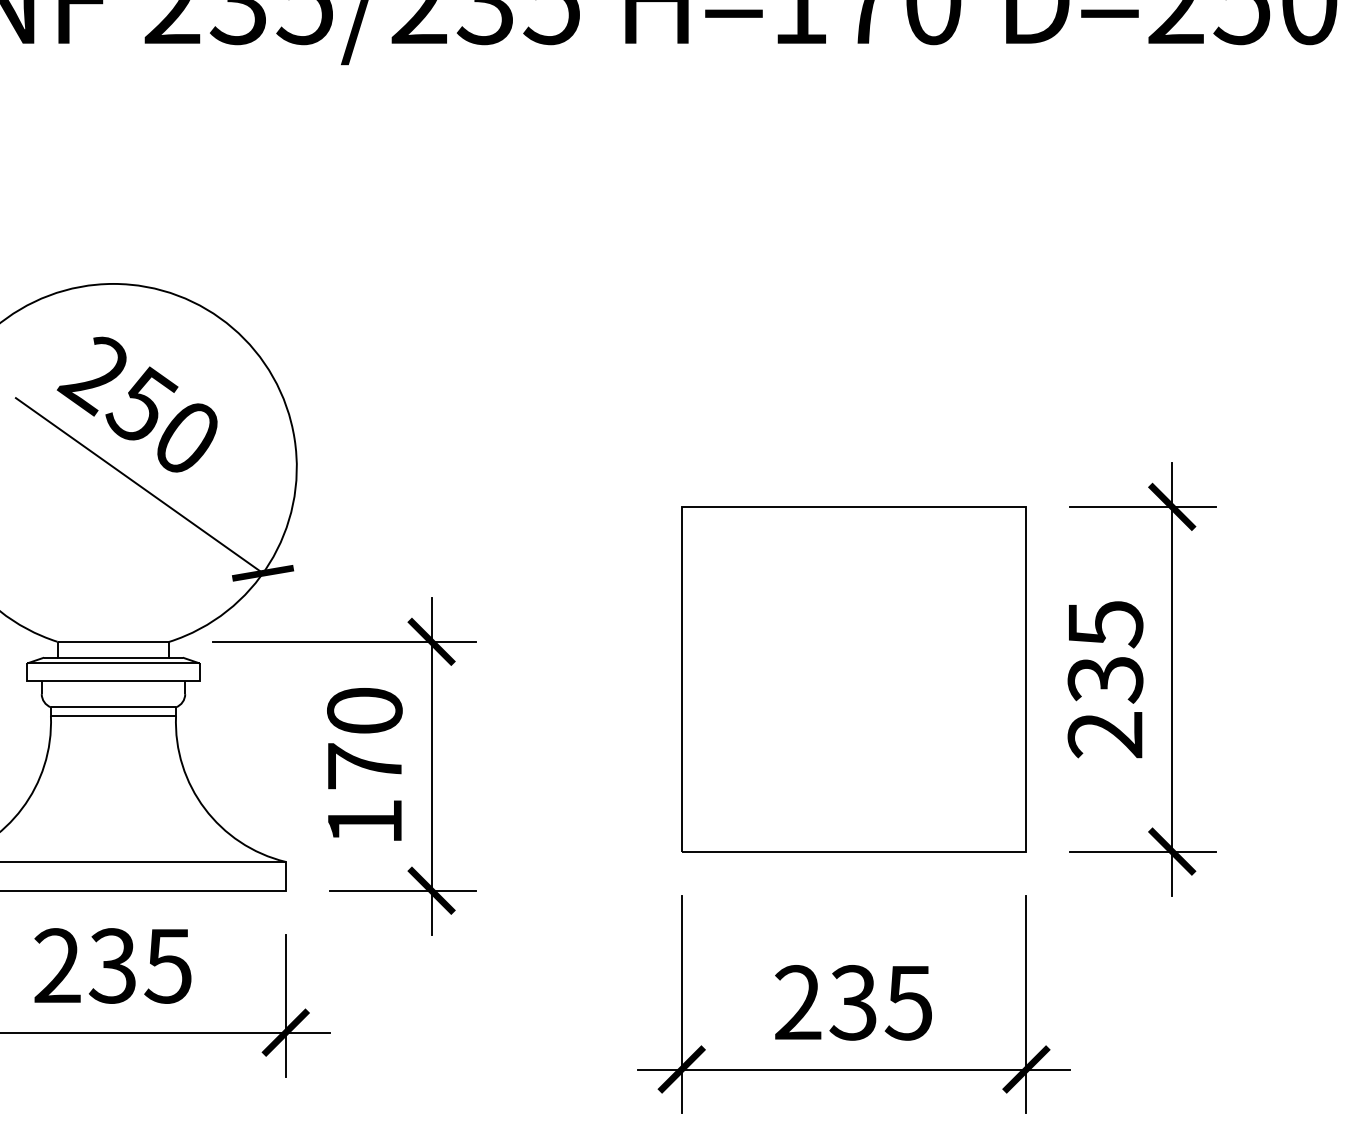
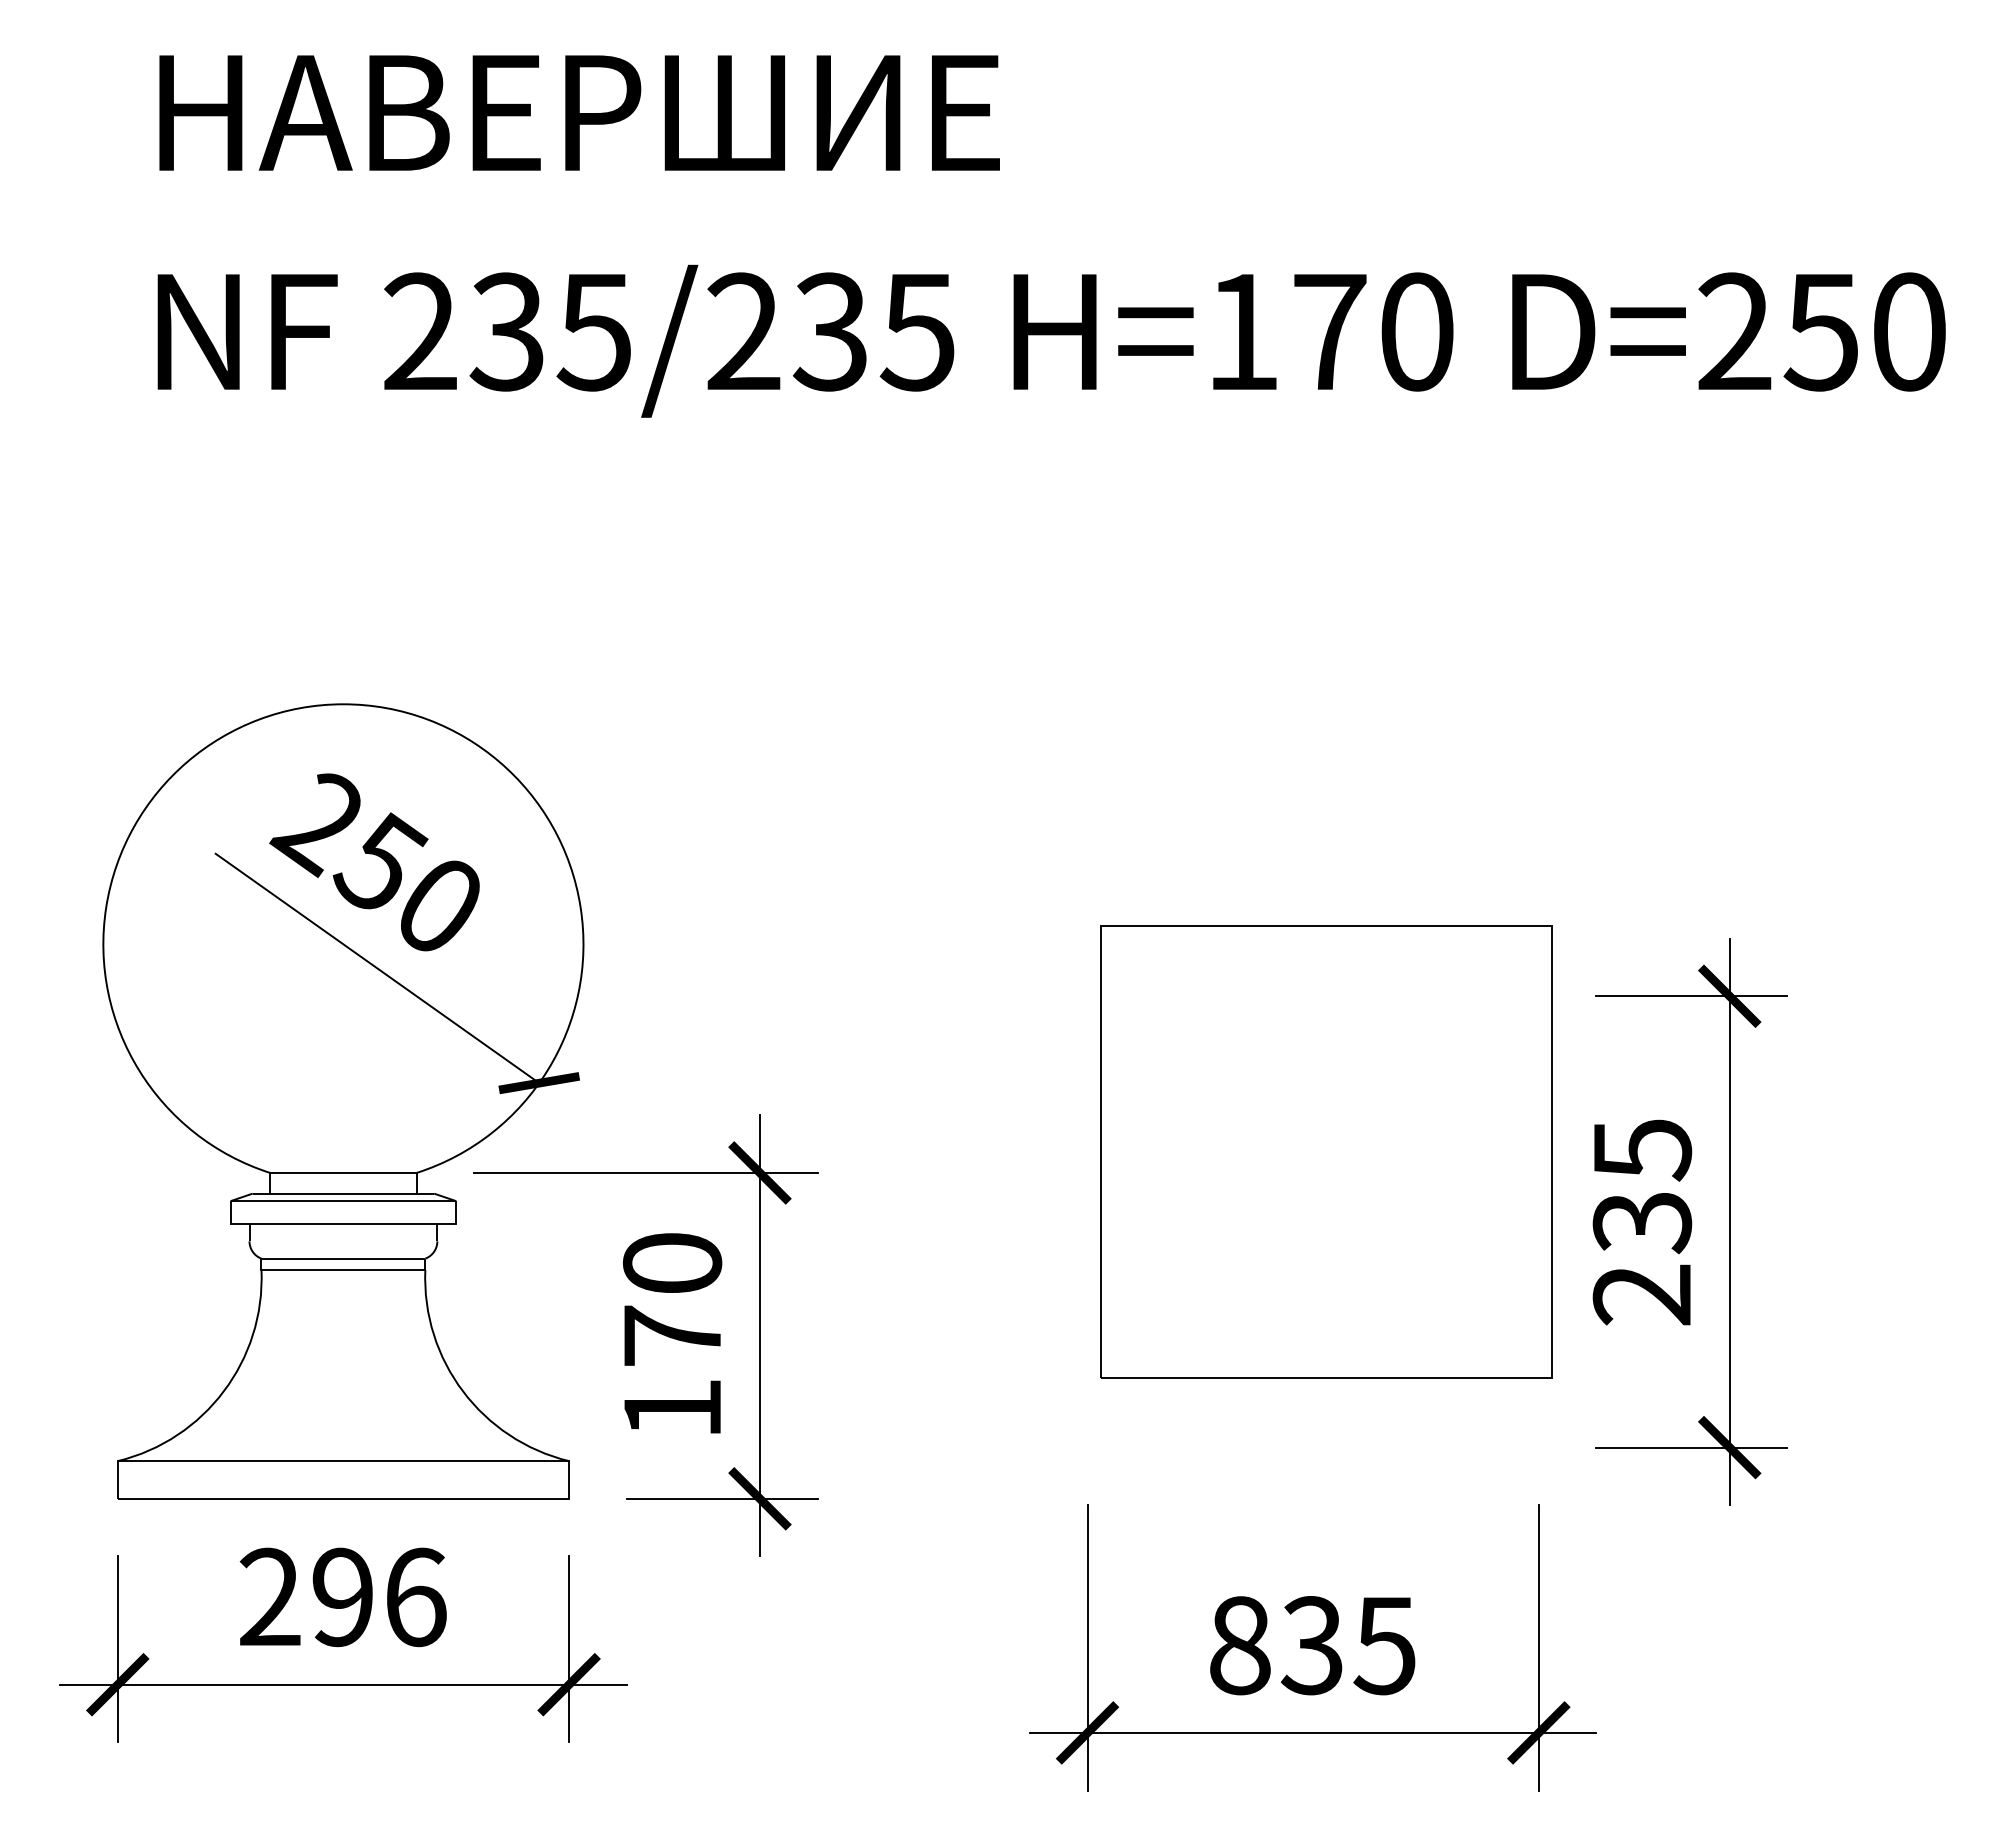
part: (854, 678) -> (1326, 1151), moved
text: (140, 966) -> (378, 1597), 235 -> 296
text: (797, 1002) -> (1239, 1645), 235 -> 835

